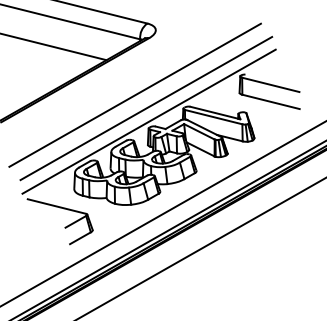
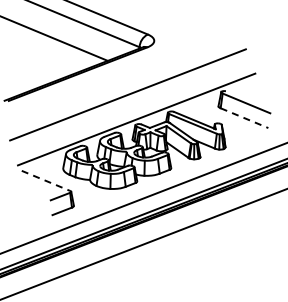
line: (271, 102) -> (244, 118), solid -> dashed
line: (145, 108) -> (135, 107), removed
line: (57, 207) -> (46, 181), solid -> dashed

